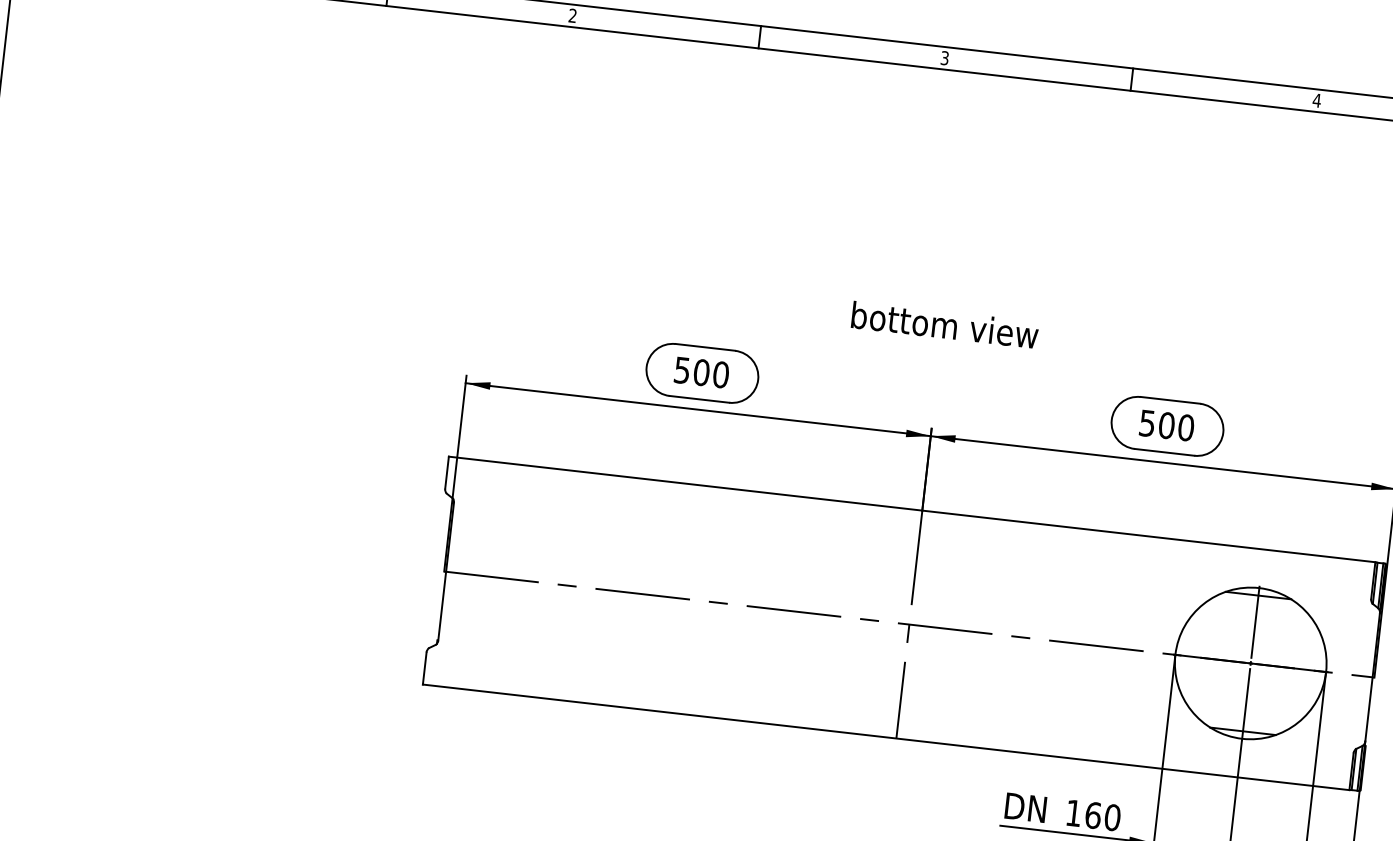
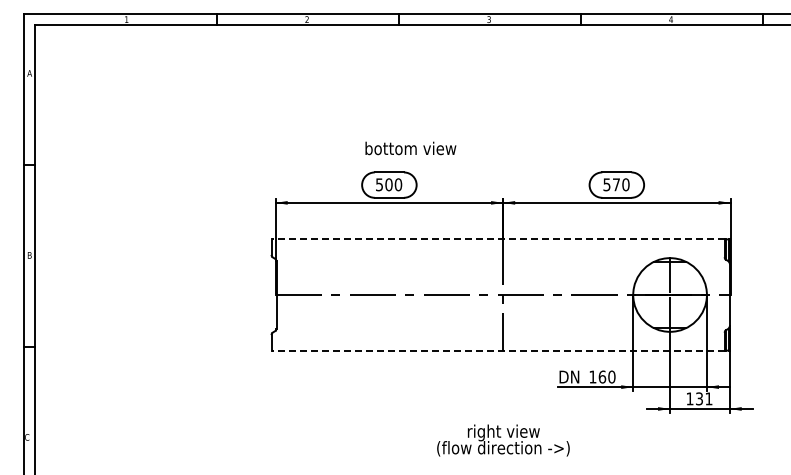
text: (944, 325) -> (410, 148), moved
text: (1166, 425) -> (616, 184), 500 -> 570
line: (912, 509) -> (498, 239), solid -> dashed
line: (886, 736) -> (498, 350), solid -> dashed

